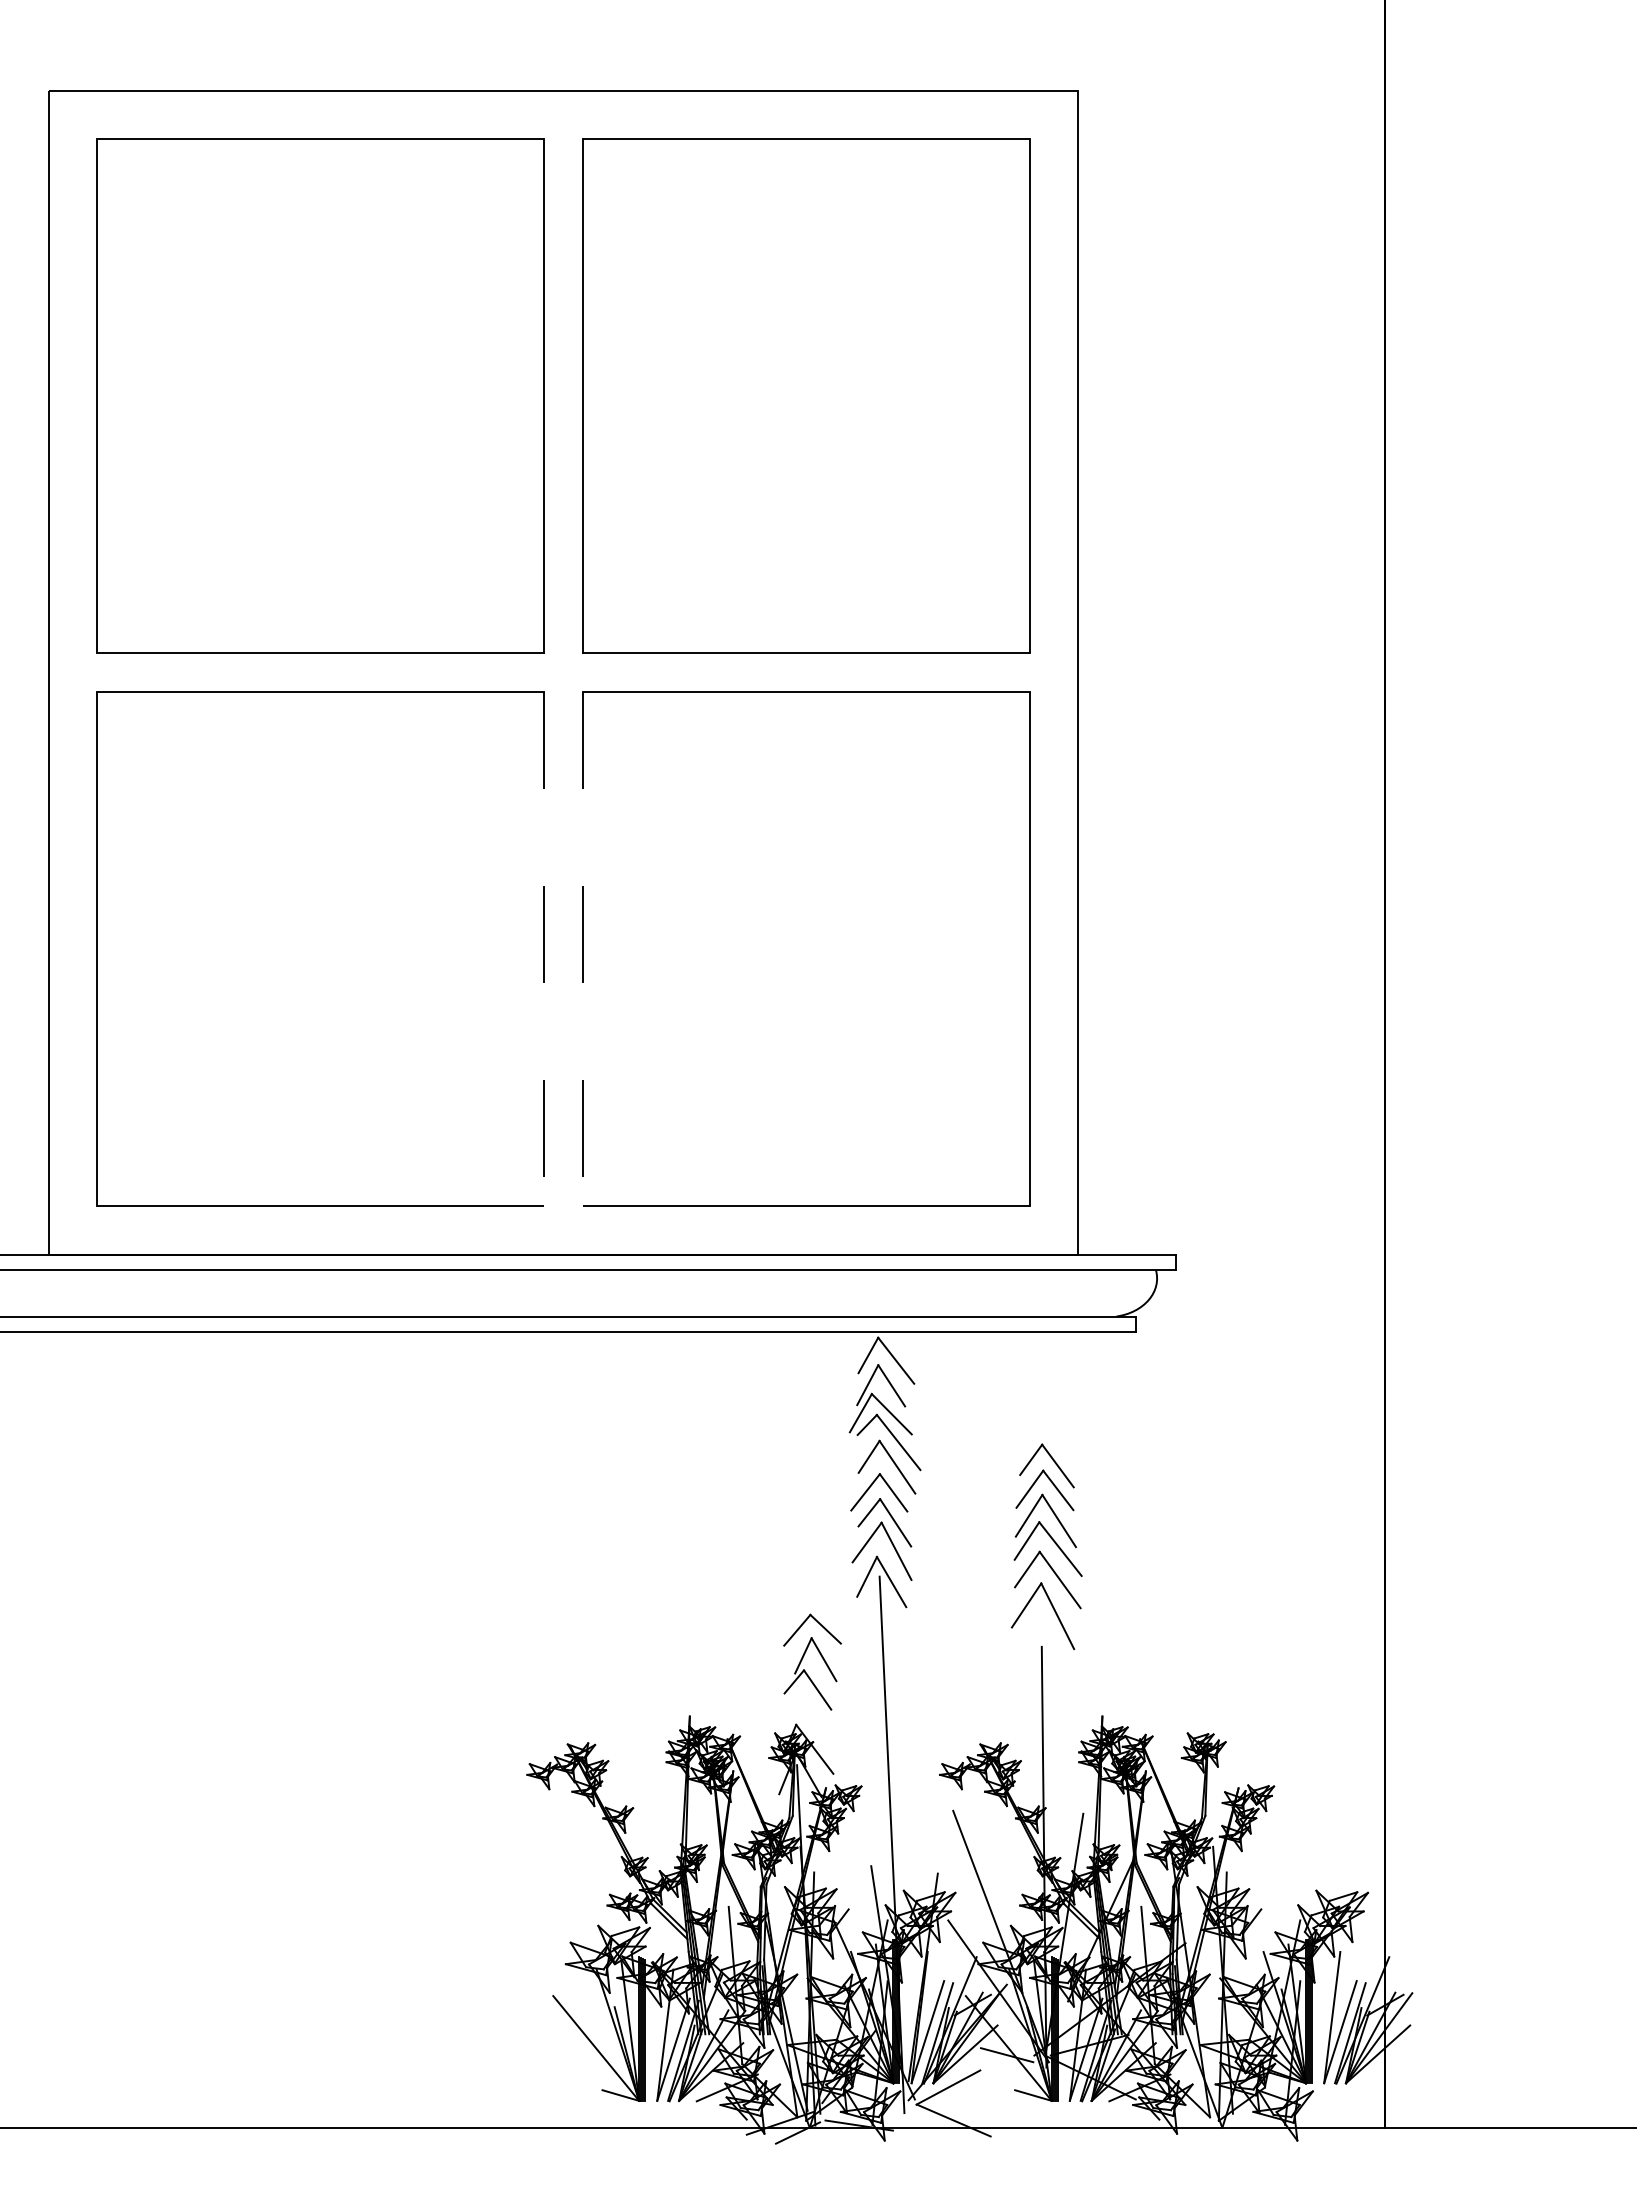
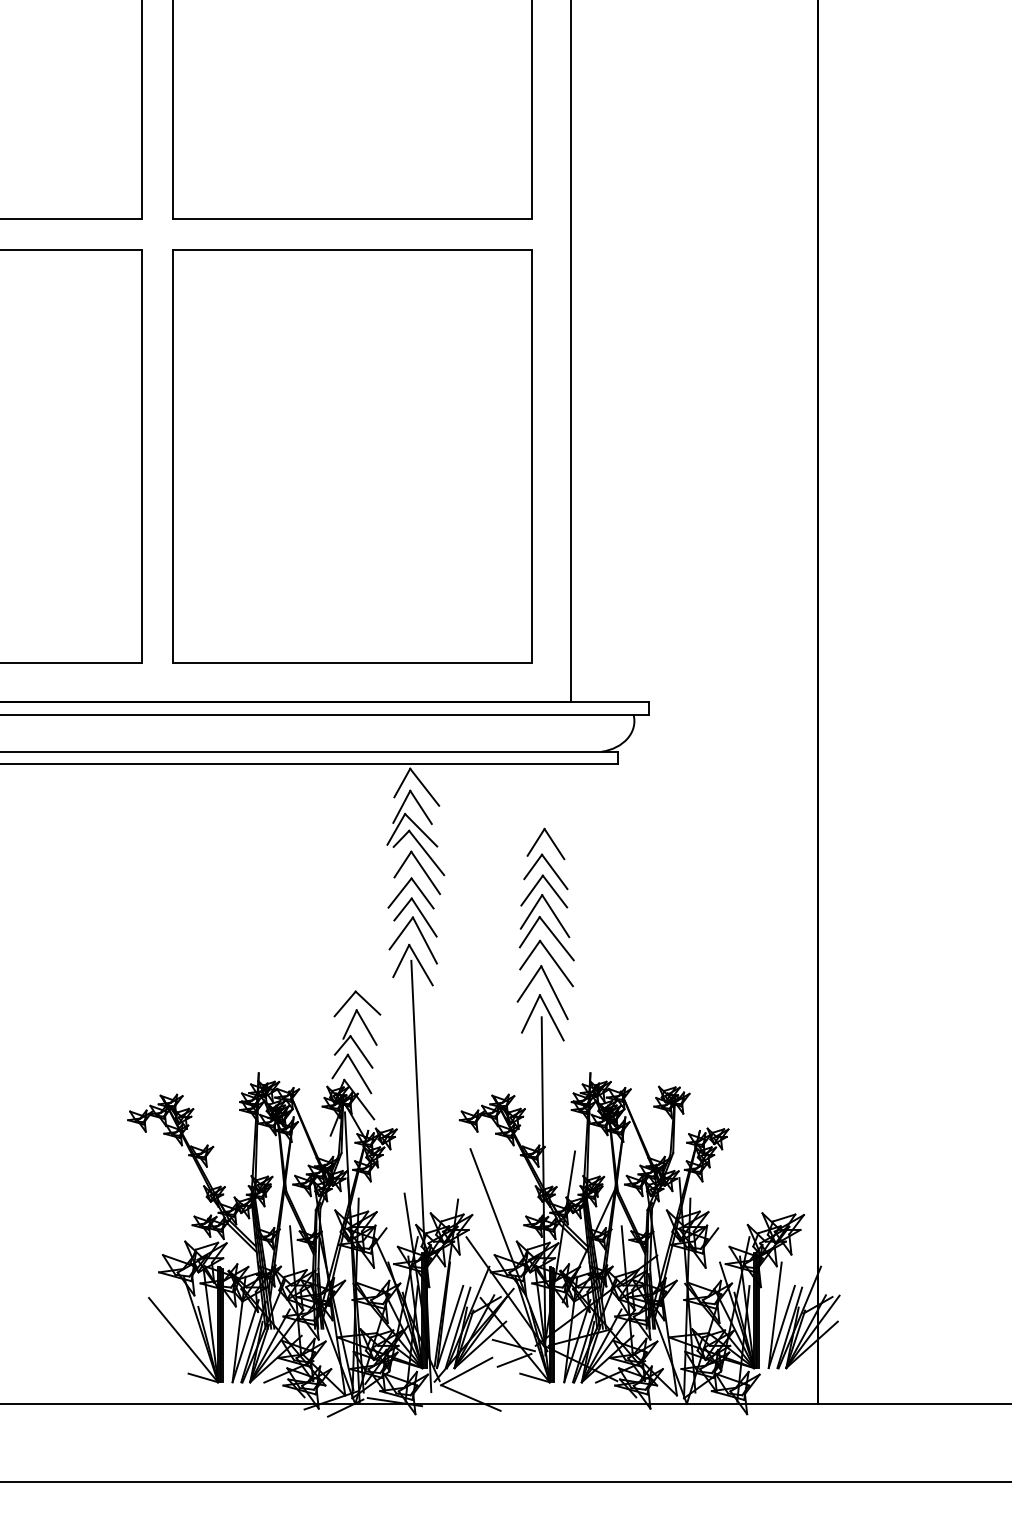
line: (544, 949) -> (141, 456), dashed -> solid
line: (582, 949) -> (172, 456), dashed -> solid
part: (1053, 1427) -> (551, 840), added
part: (1051, 1644) -> (549, 1015), added
part: (811, 1713) -> (356, 1070), added
line: (1007, 2073) -> (514, 1360), added

